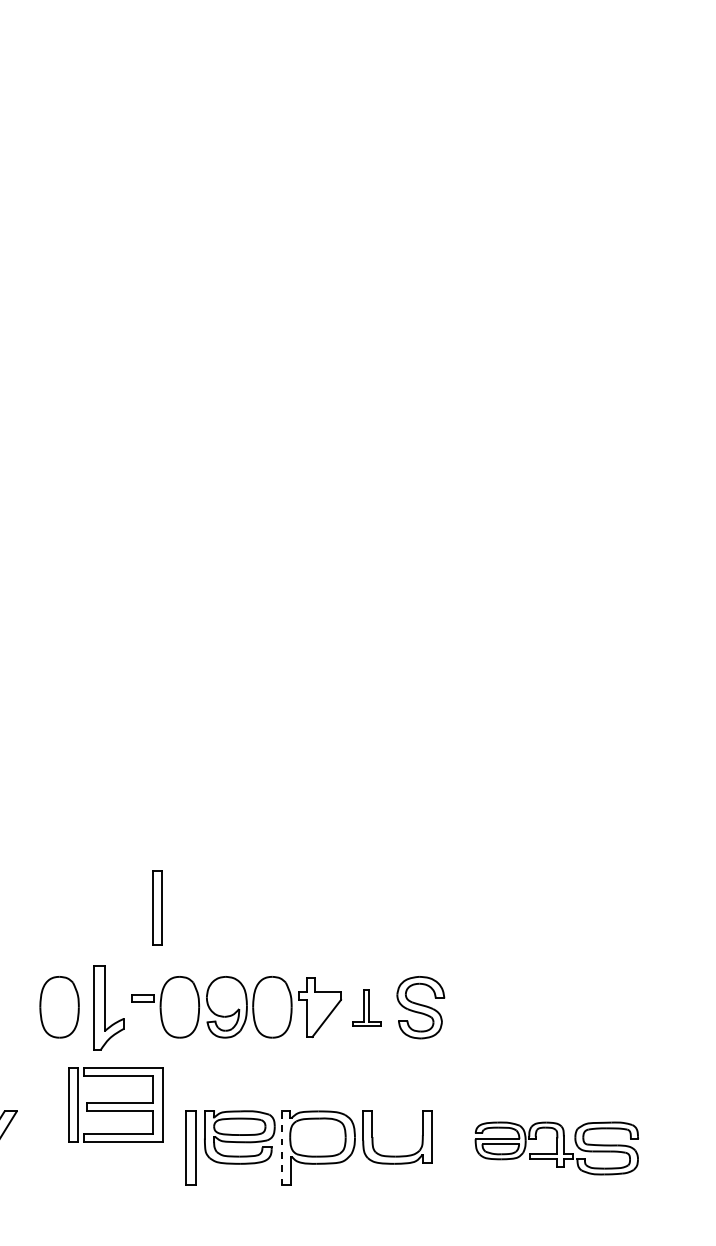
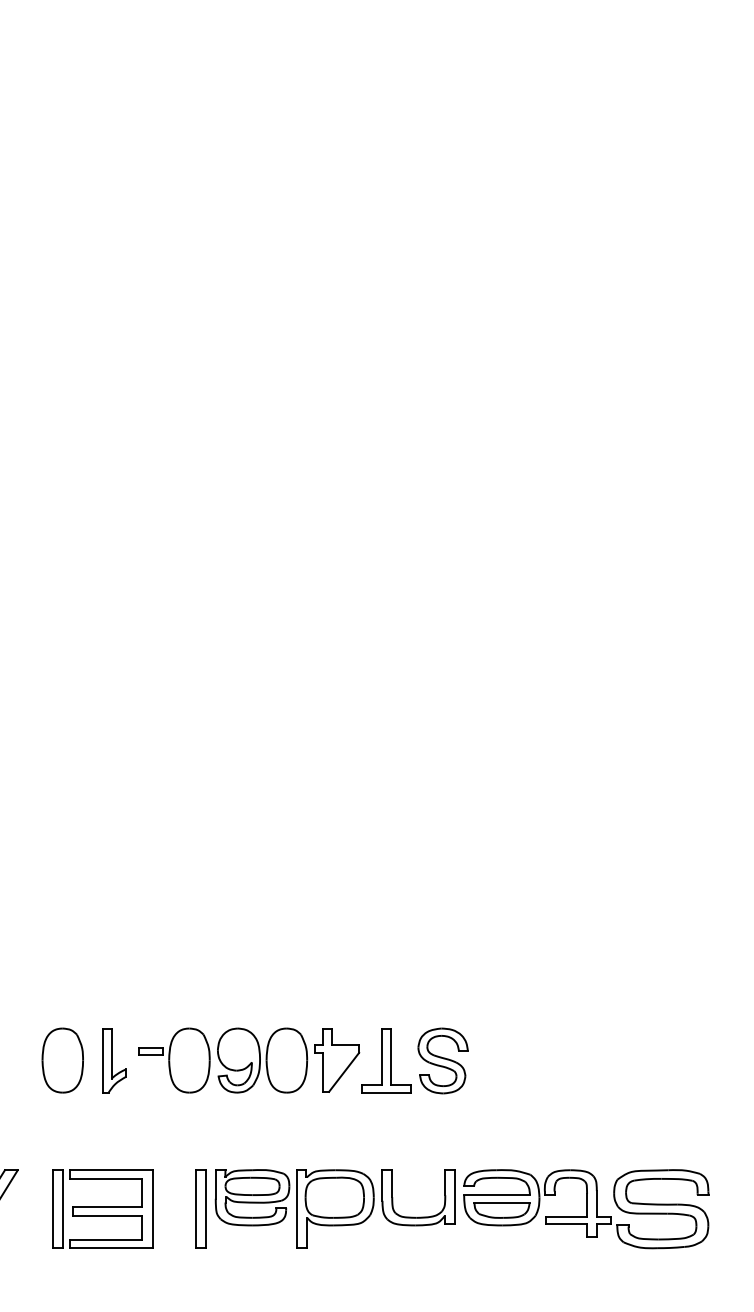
part: (157, 907) -> (165, 955), removed
part: (108, 1007) -> (114, 1060), size x0.71
part: (367, 1007) -> (386, 1060), size x1.67
part: (115, 1104) -> (102, 1208), moved
line: (281, 1148) -> (296, 1209), dashed -> solid
part: (556, 1148) -> (586, 1209), size x1.43

